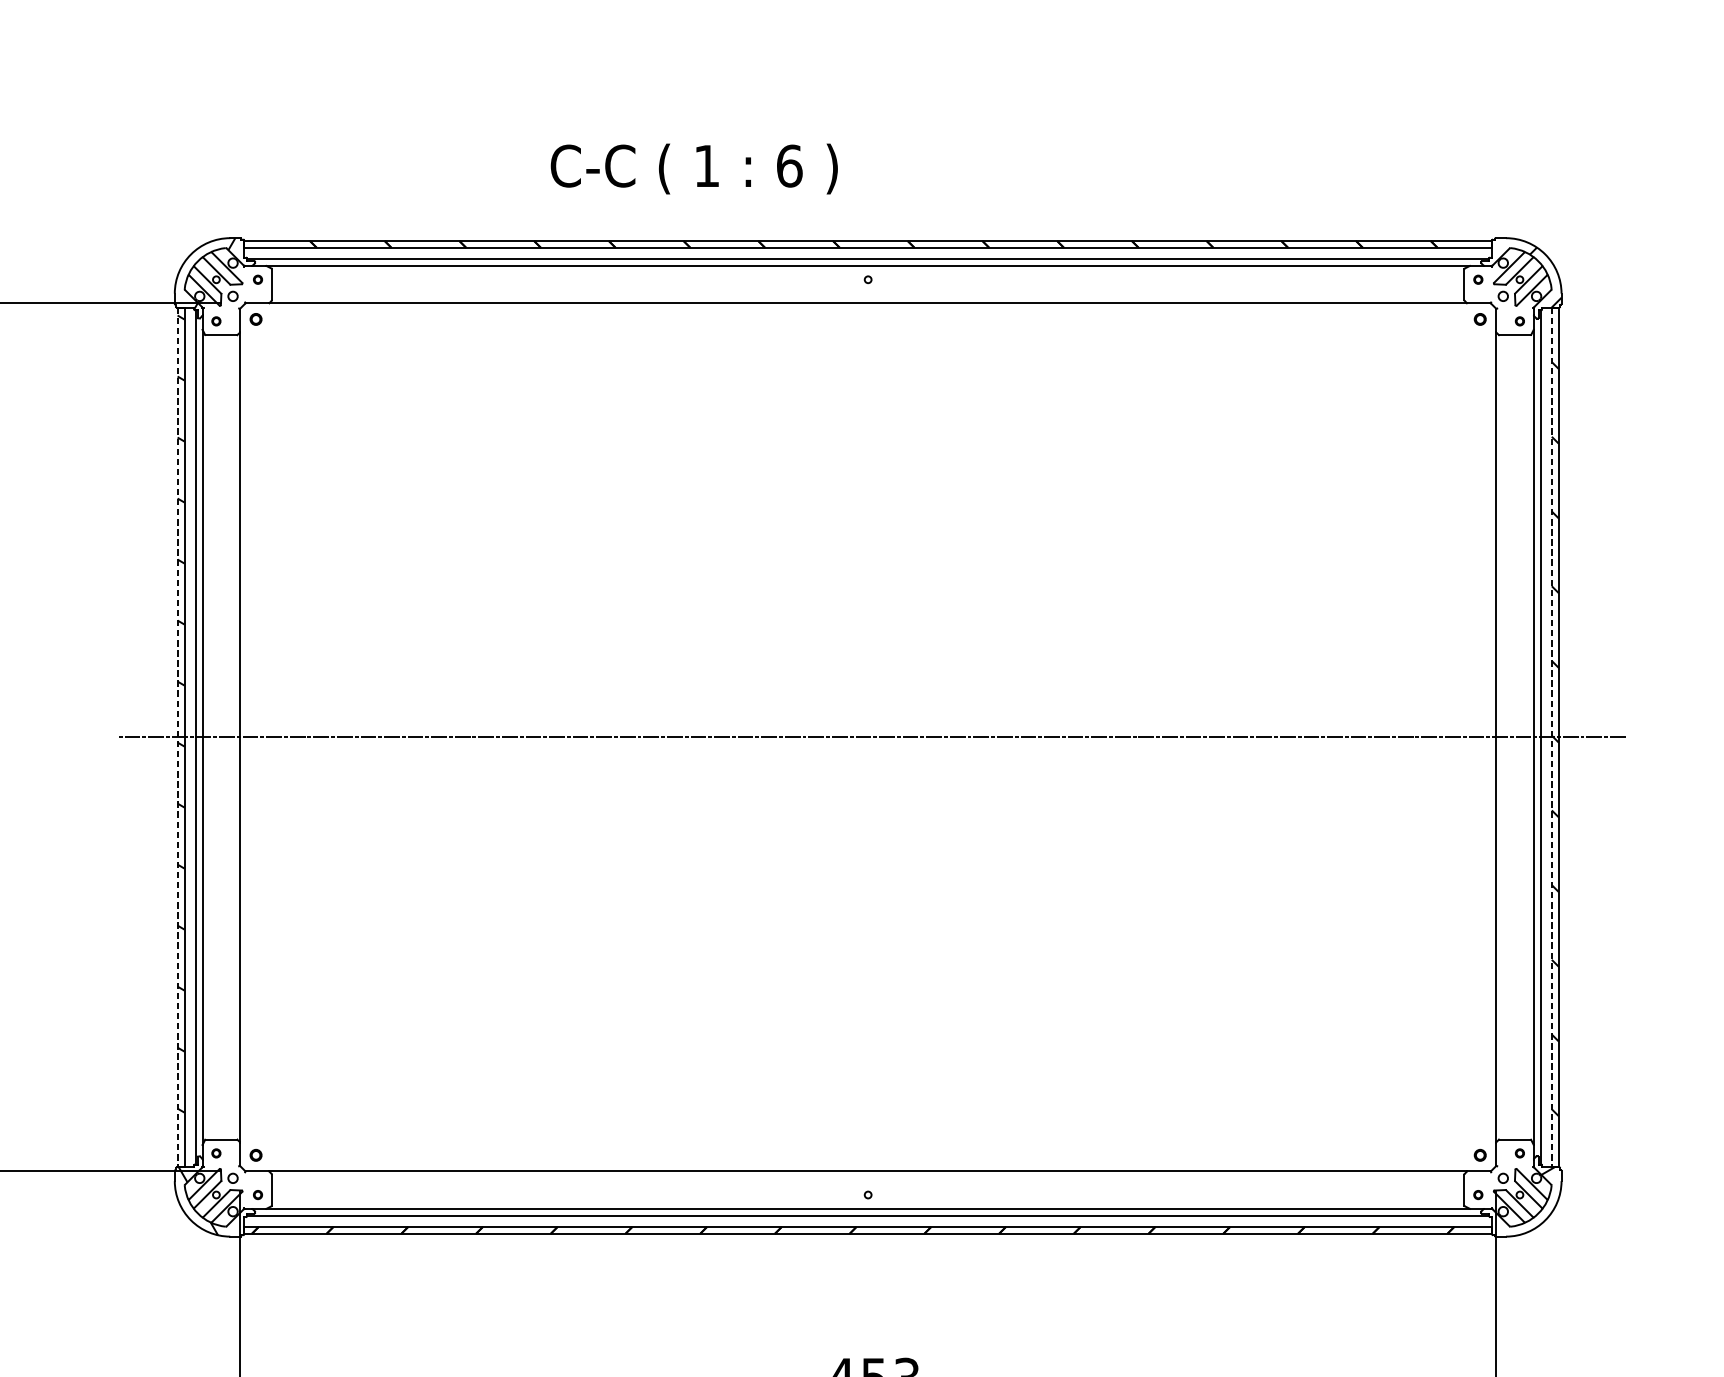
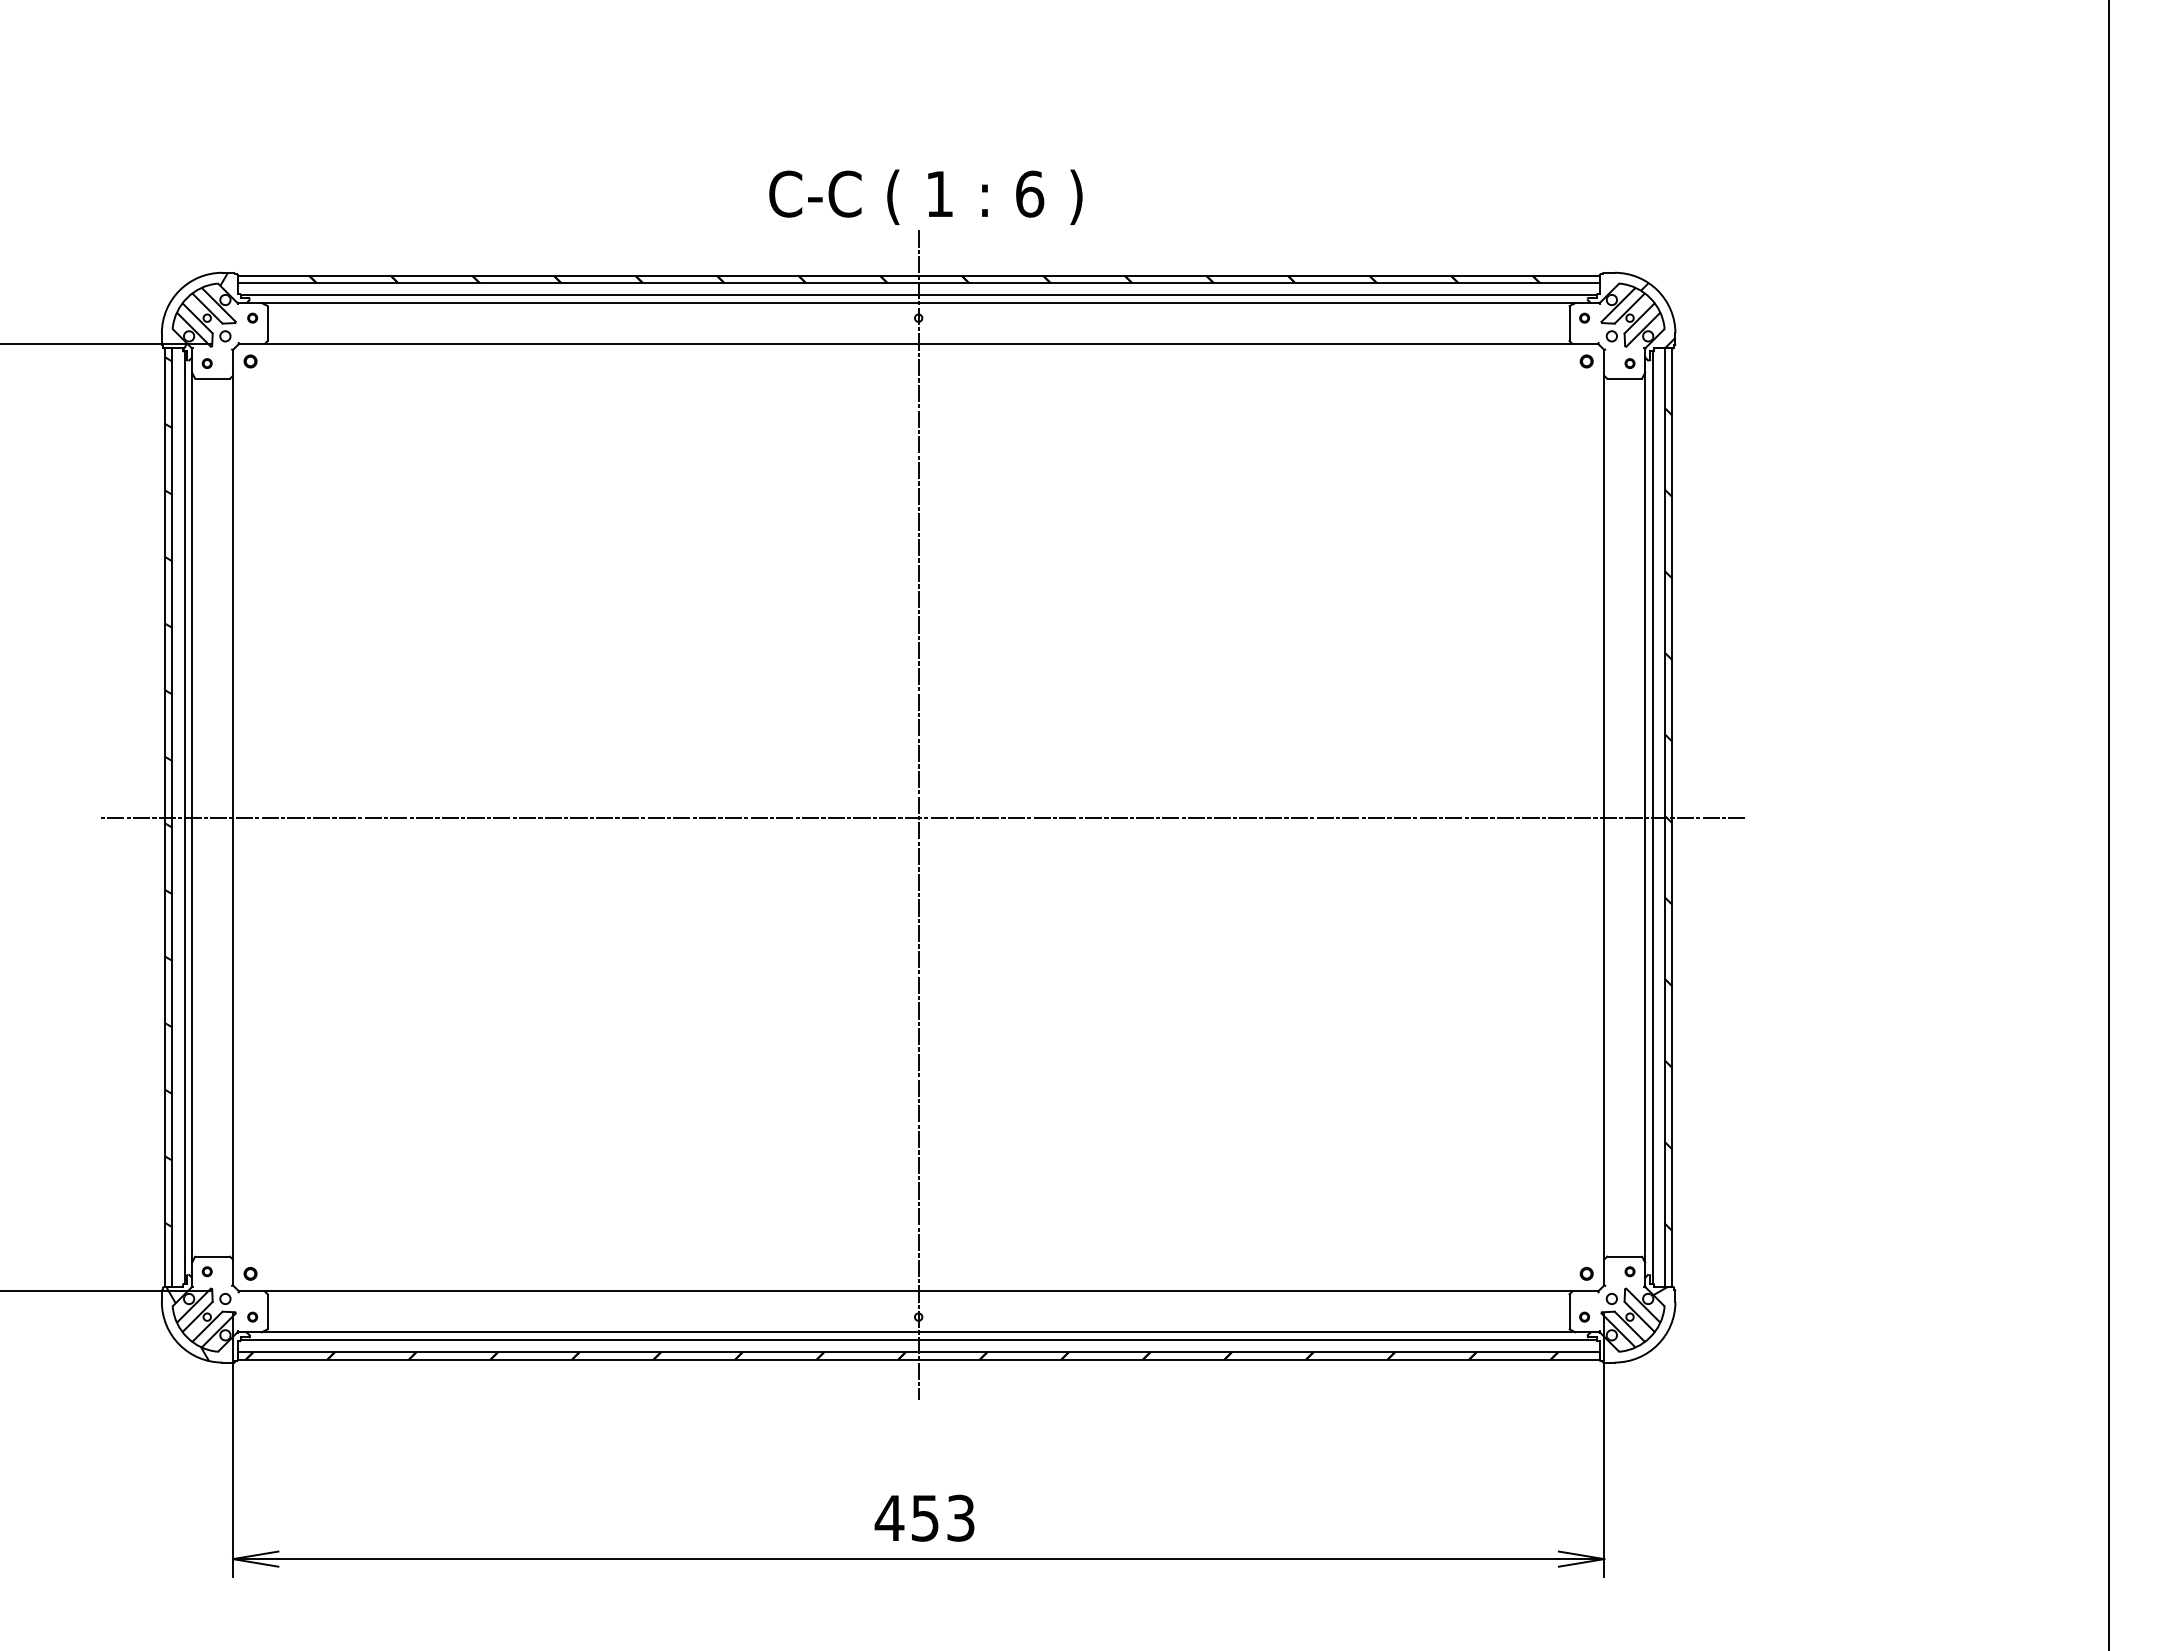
text: (693, 168) -> (925, 196), moved
line: (868, 734) -> (918, 814), added
line: (177, 738) -> (164, 818), dashed -> solid
line: (1551, 738) -> (1664, 818), dashed -> solid

